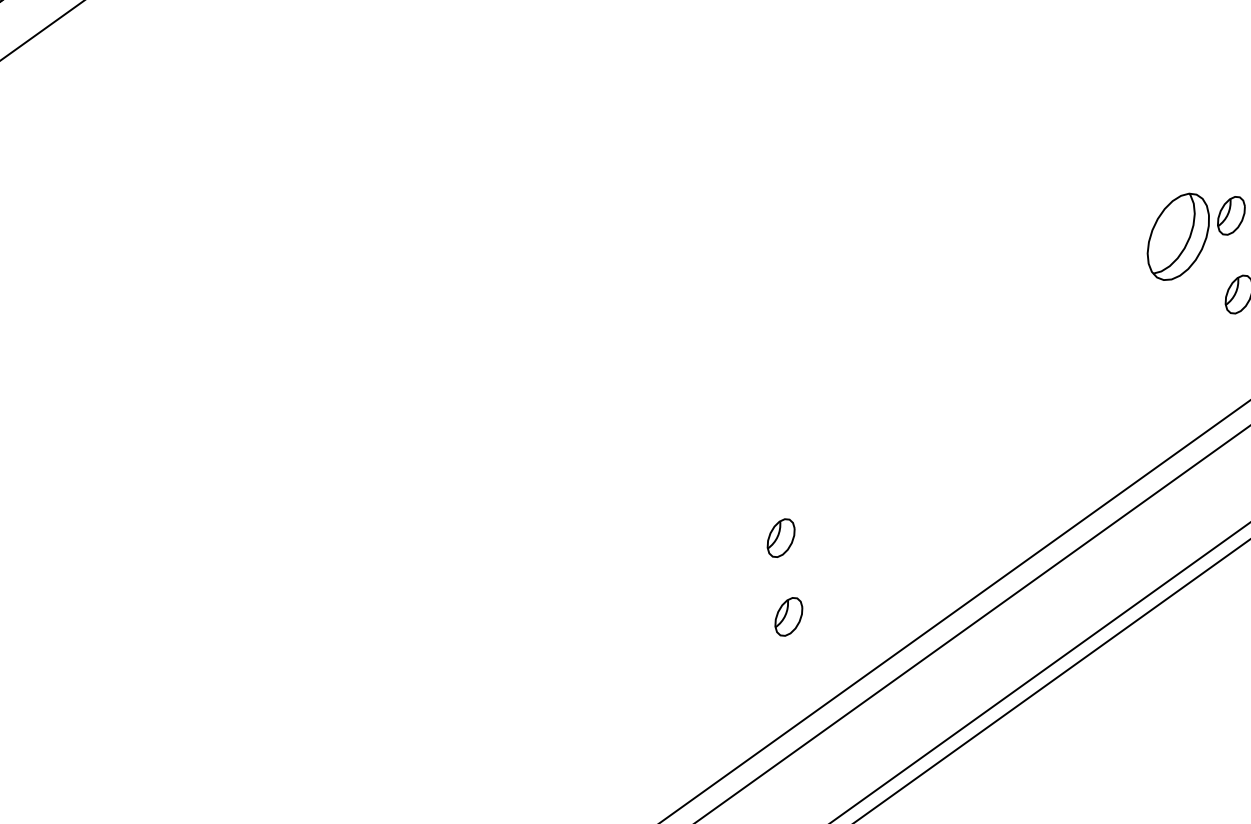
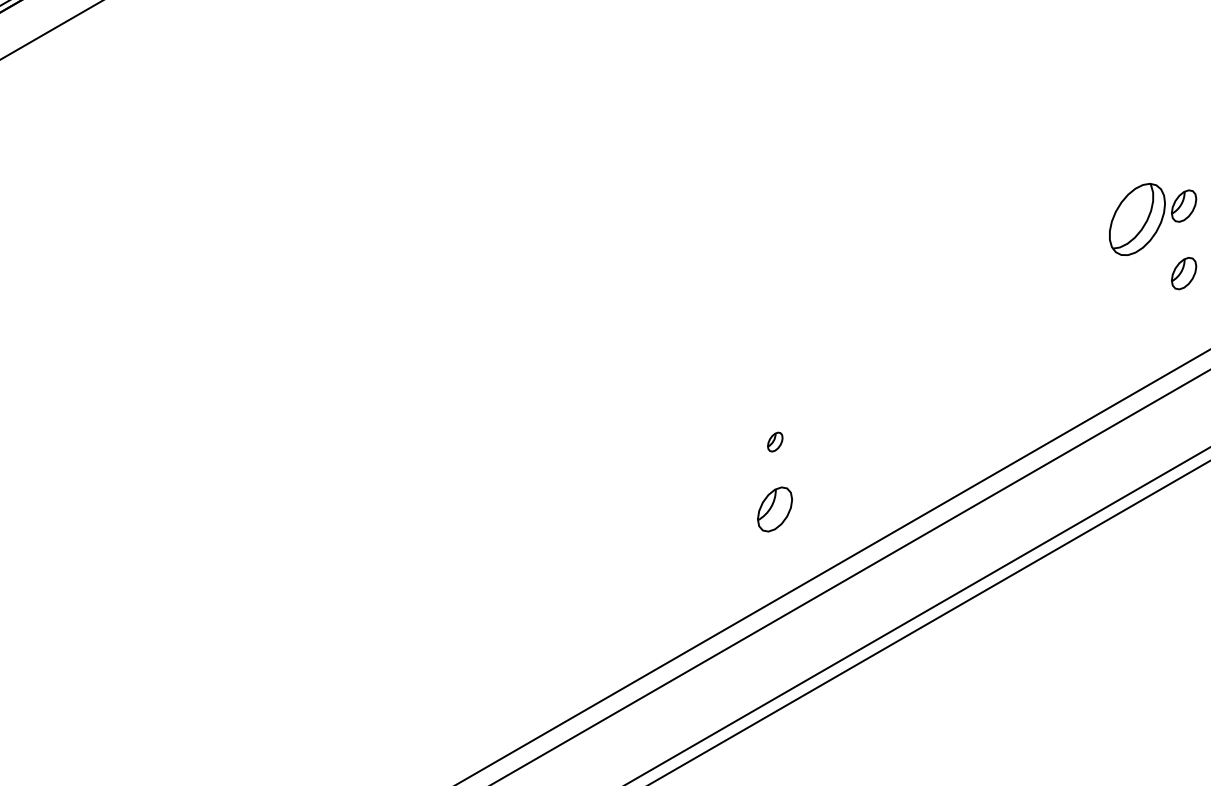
part: (781, 537) -> (775, 441), size x0.6
part: (789, 616) -> (775, 509), size x1.4

